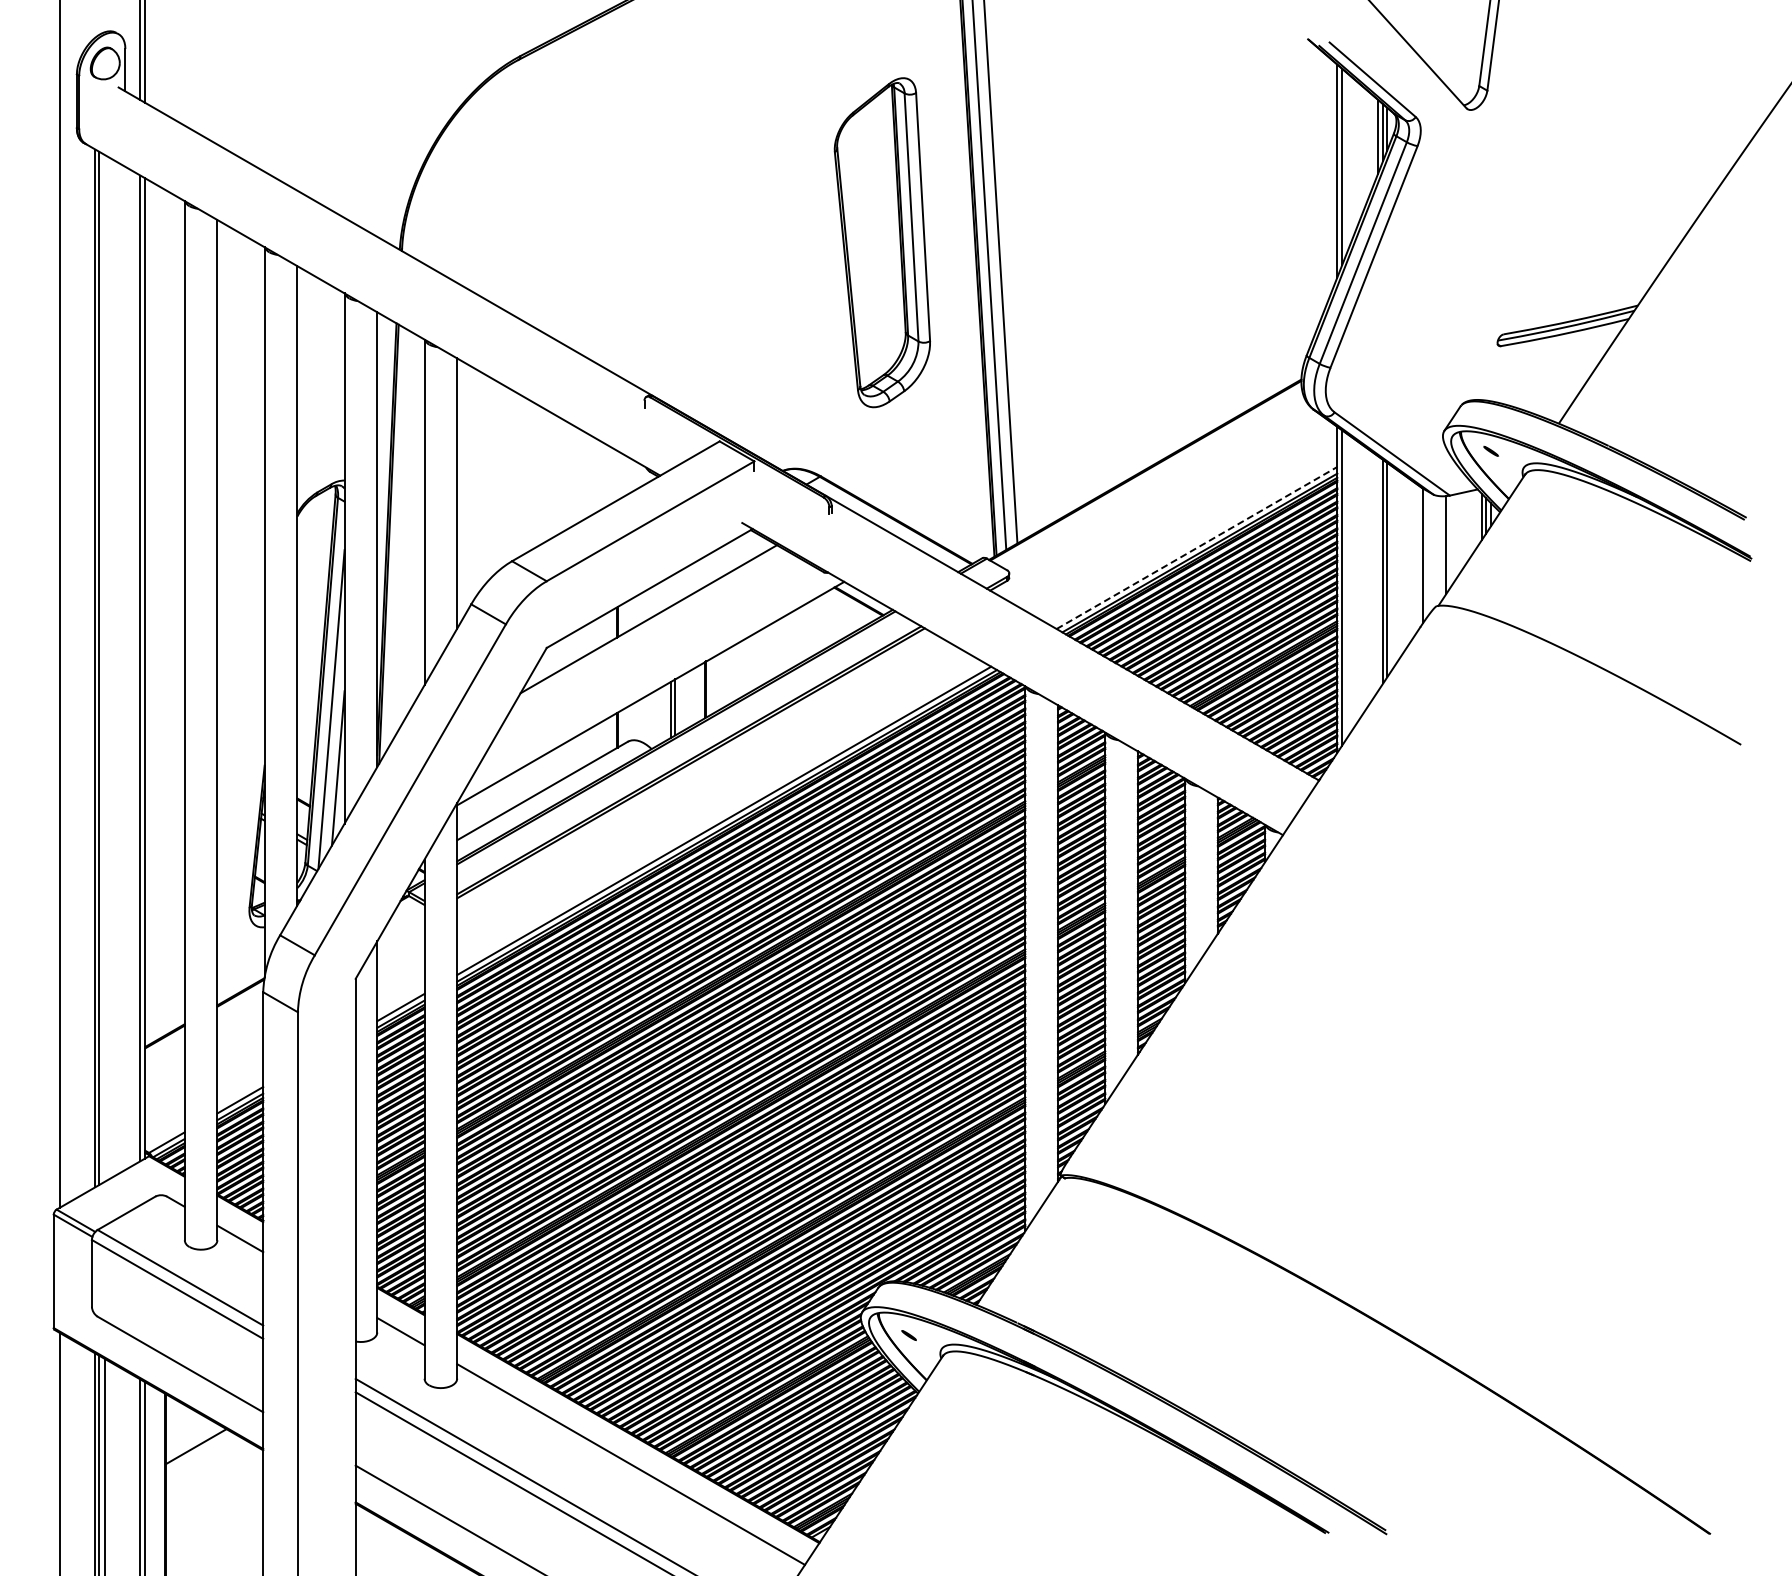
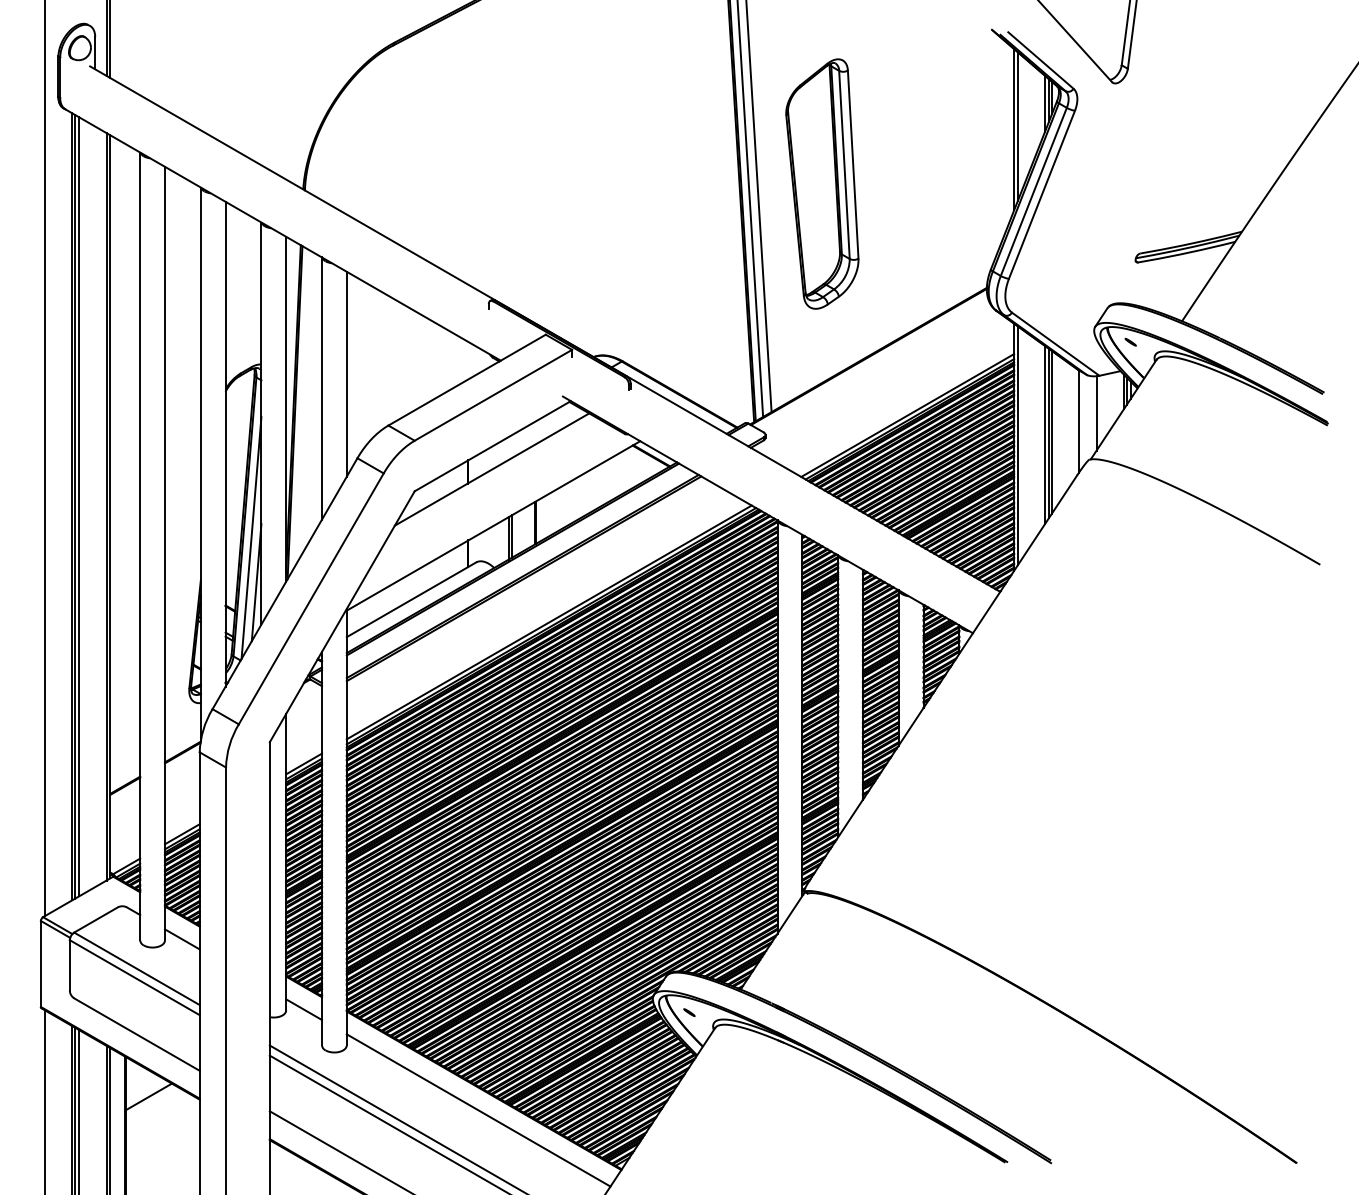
part: (882, 242) -> (822, 183), moved
line: (1197, 547) -> (908, 415), dashed -> solid
line: (1377, 573) -> (1044, 434), added
line: (104, 667) -> (79, 506), added

